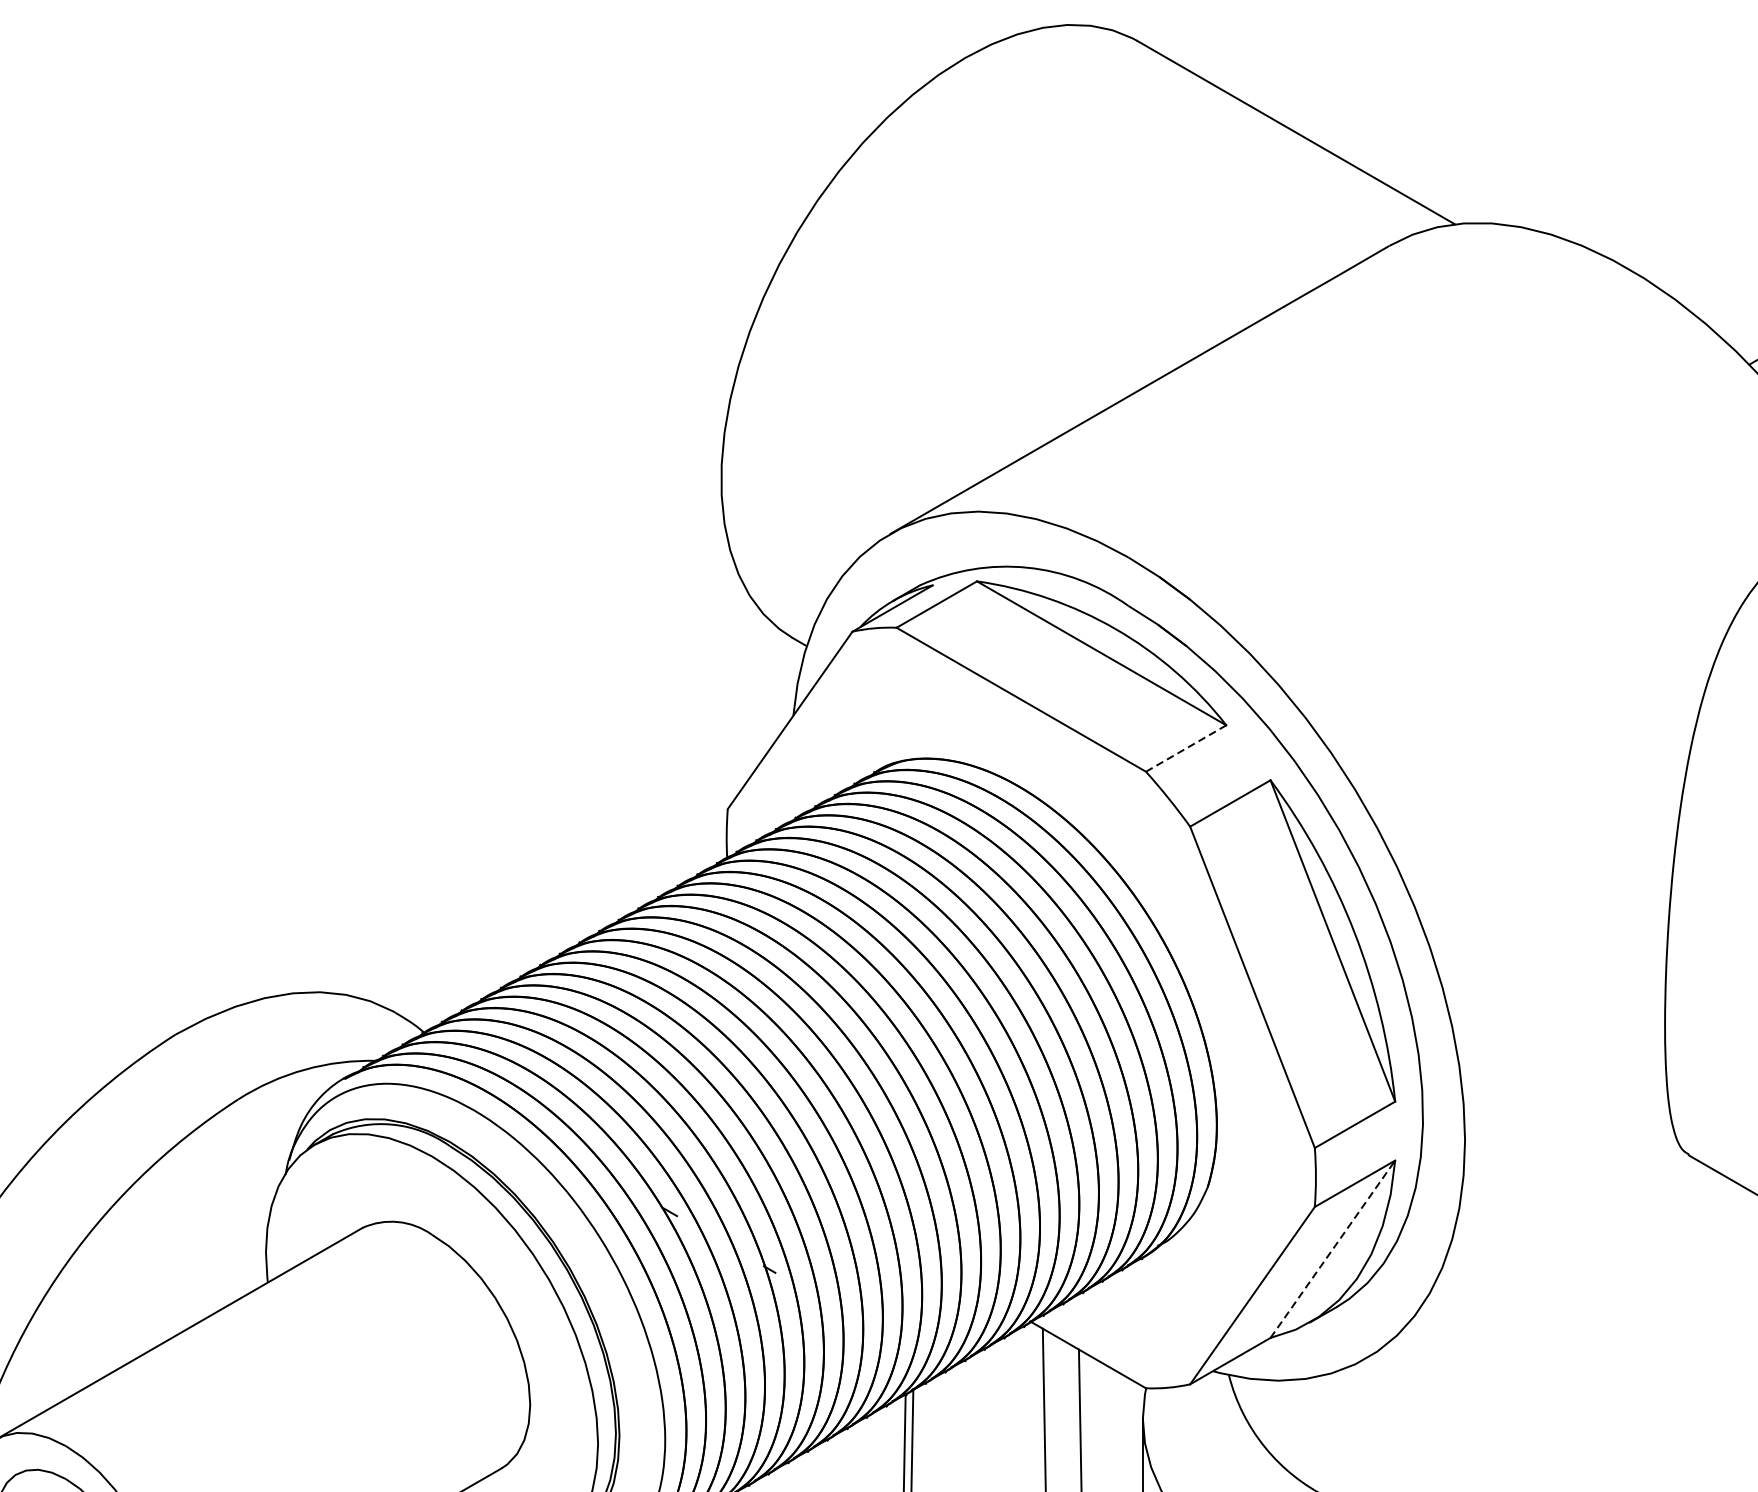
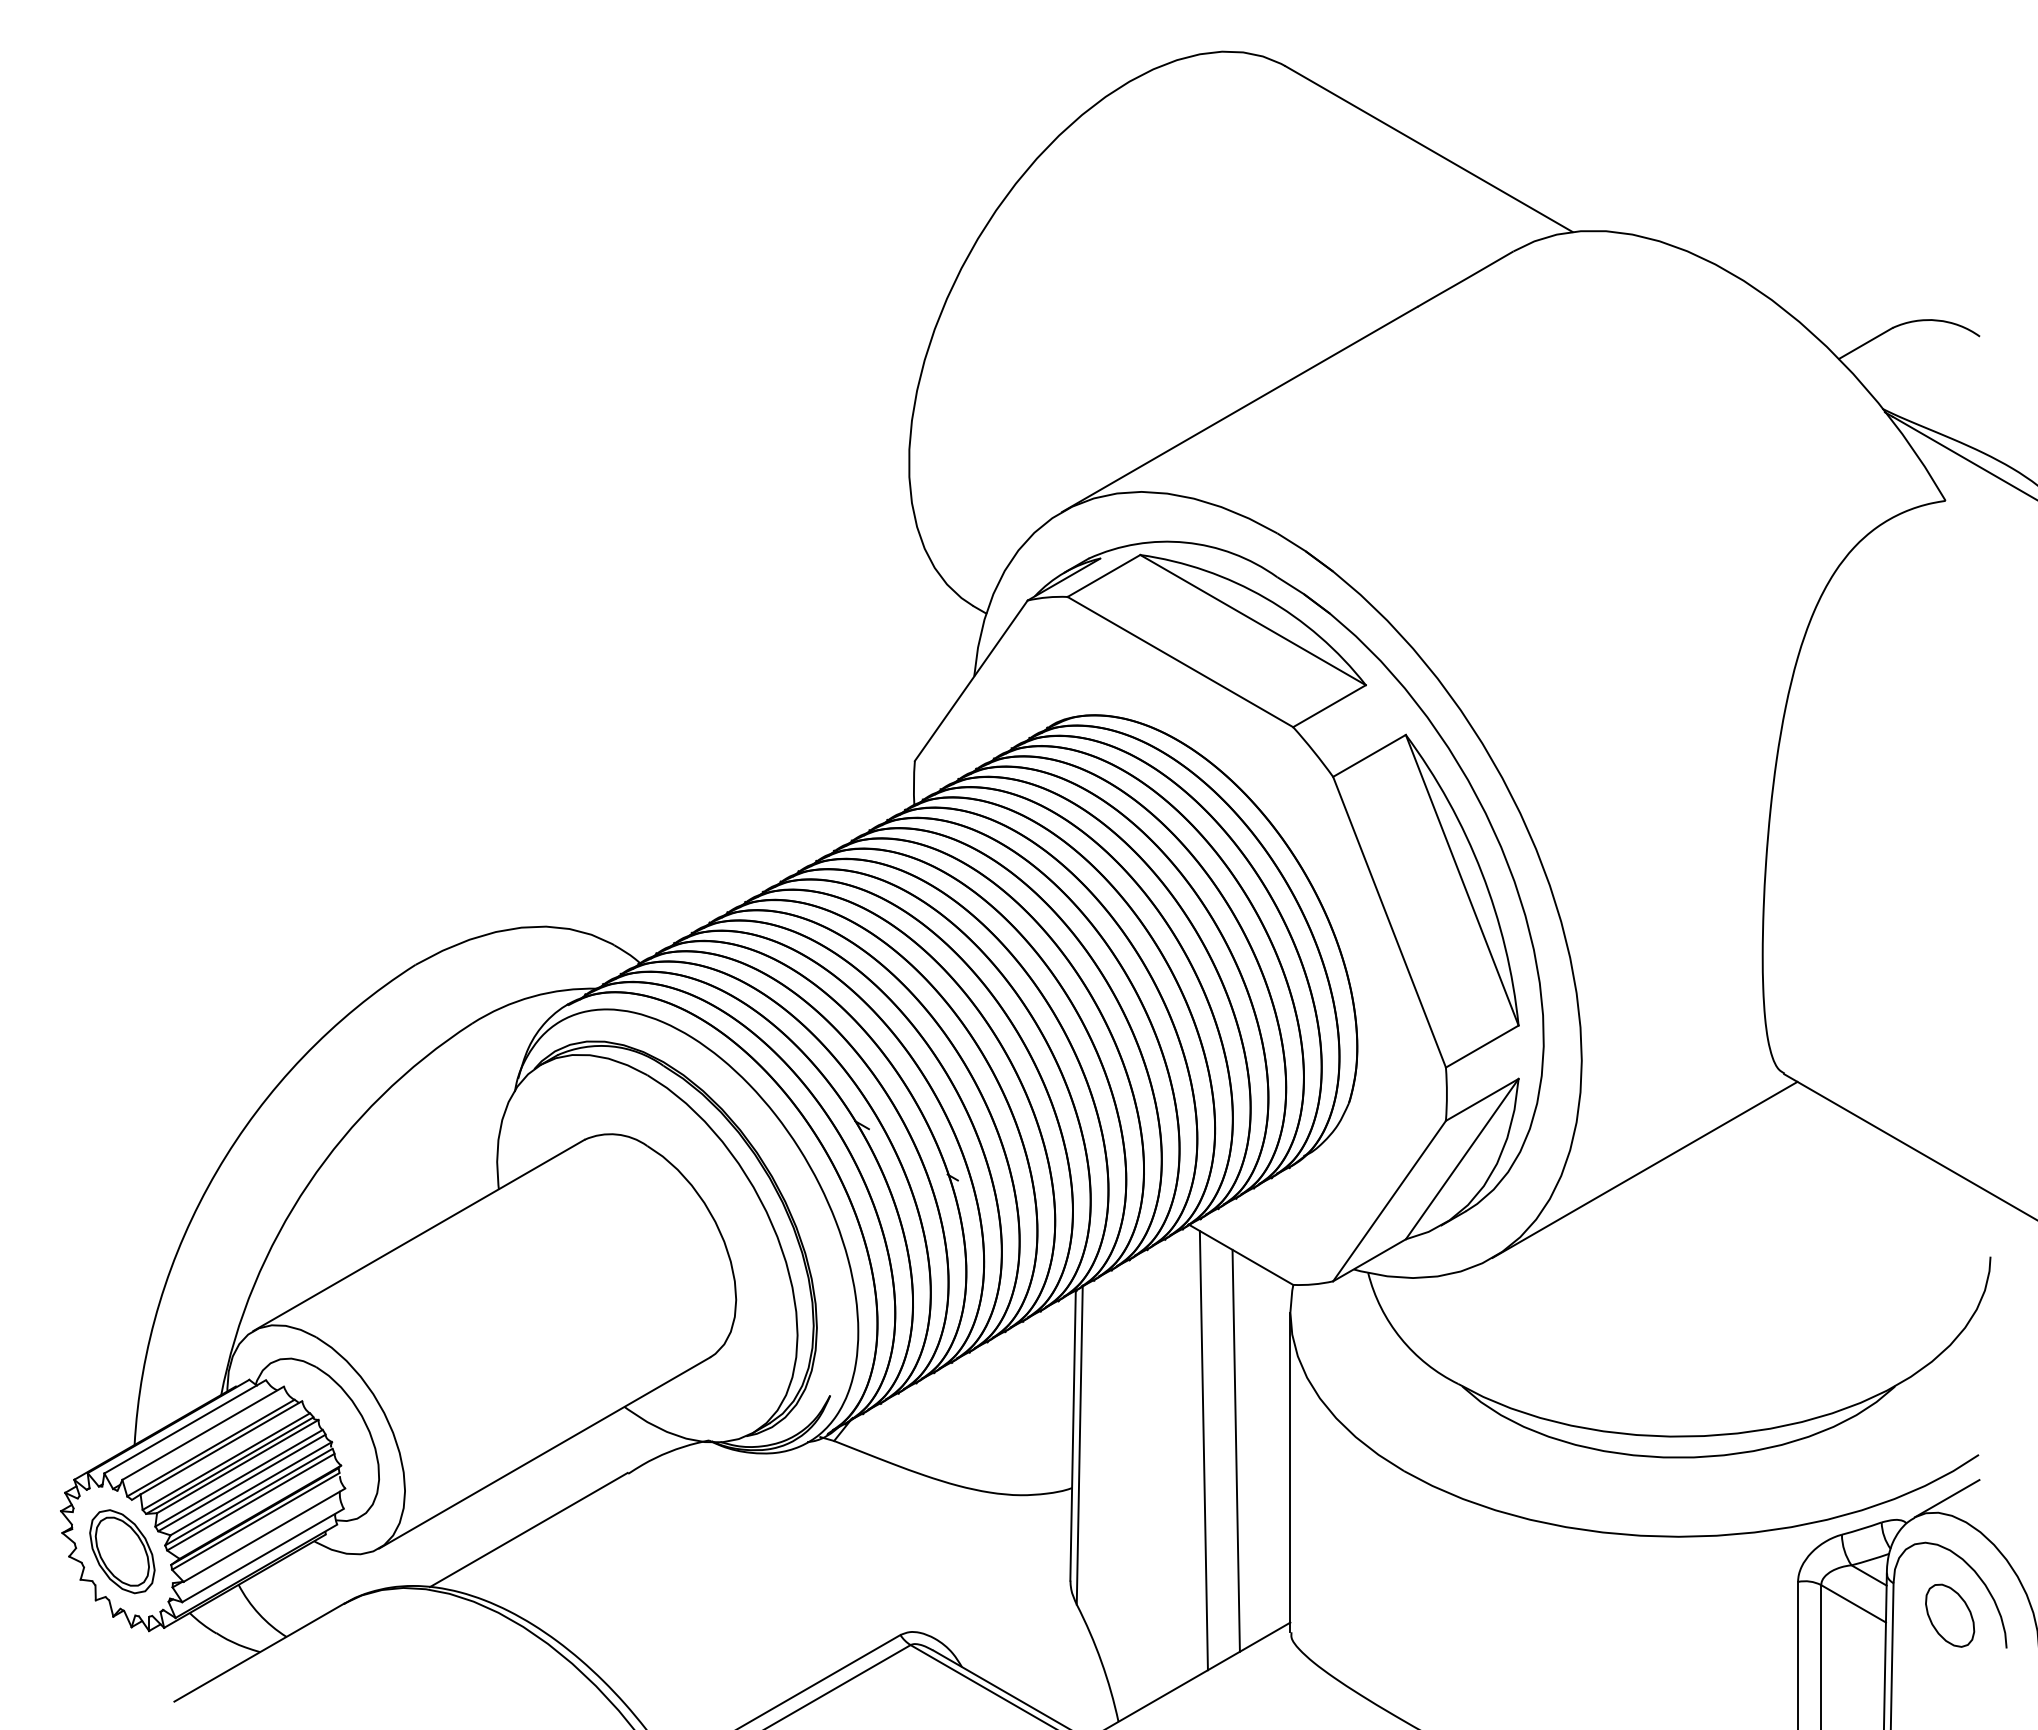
line: (1186, 748) -> (1329, 706), dashed -> solid
line: (1333, 1248) -> (1462, 1158), dashed -> solid
line: (1534, 1260) -> (1644, 1169), added

